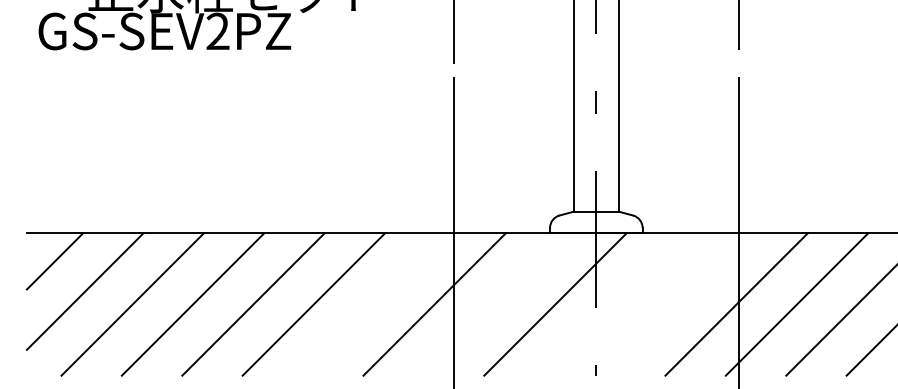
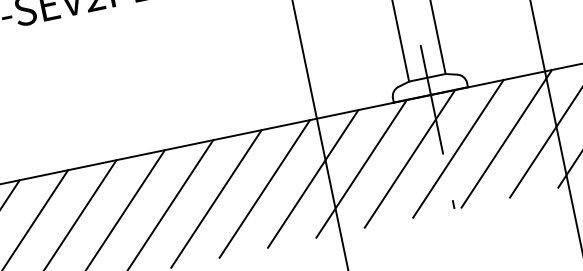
line: (374, 304) -> (265, 188), added
line: (494, 304) -> (361, 168), added
line: (615, 304) -> (458, 148), added
line: (676, 304) -> (506, 138), added

